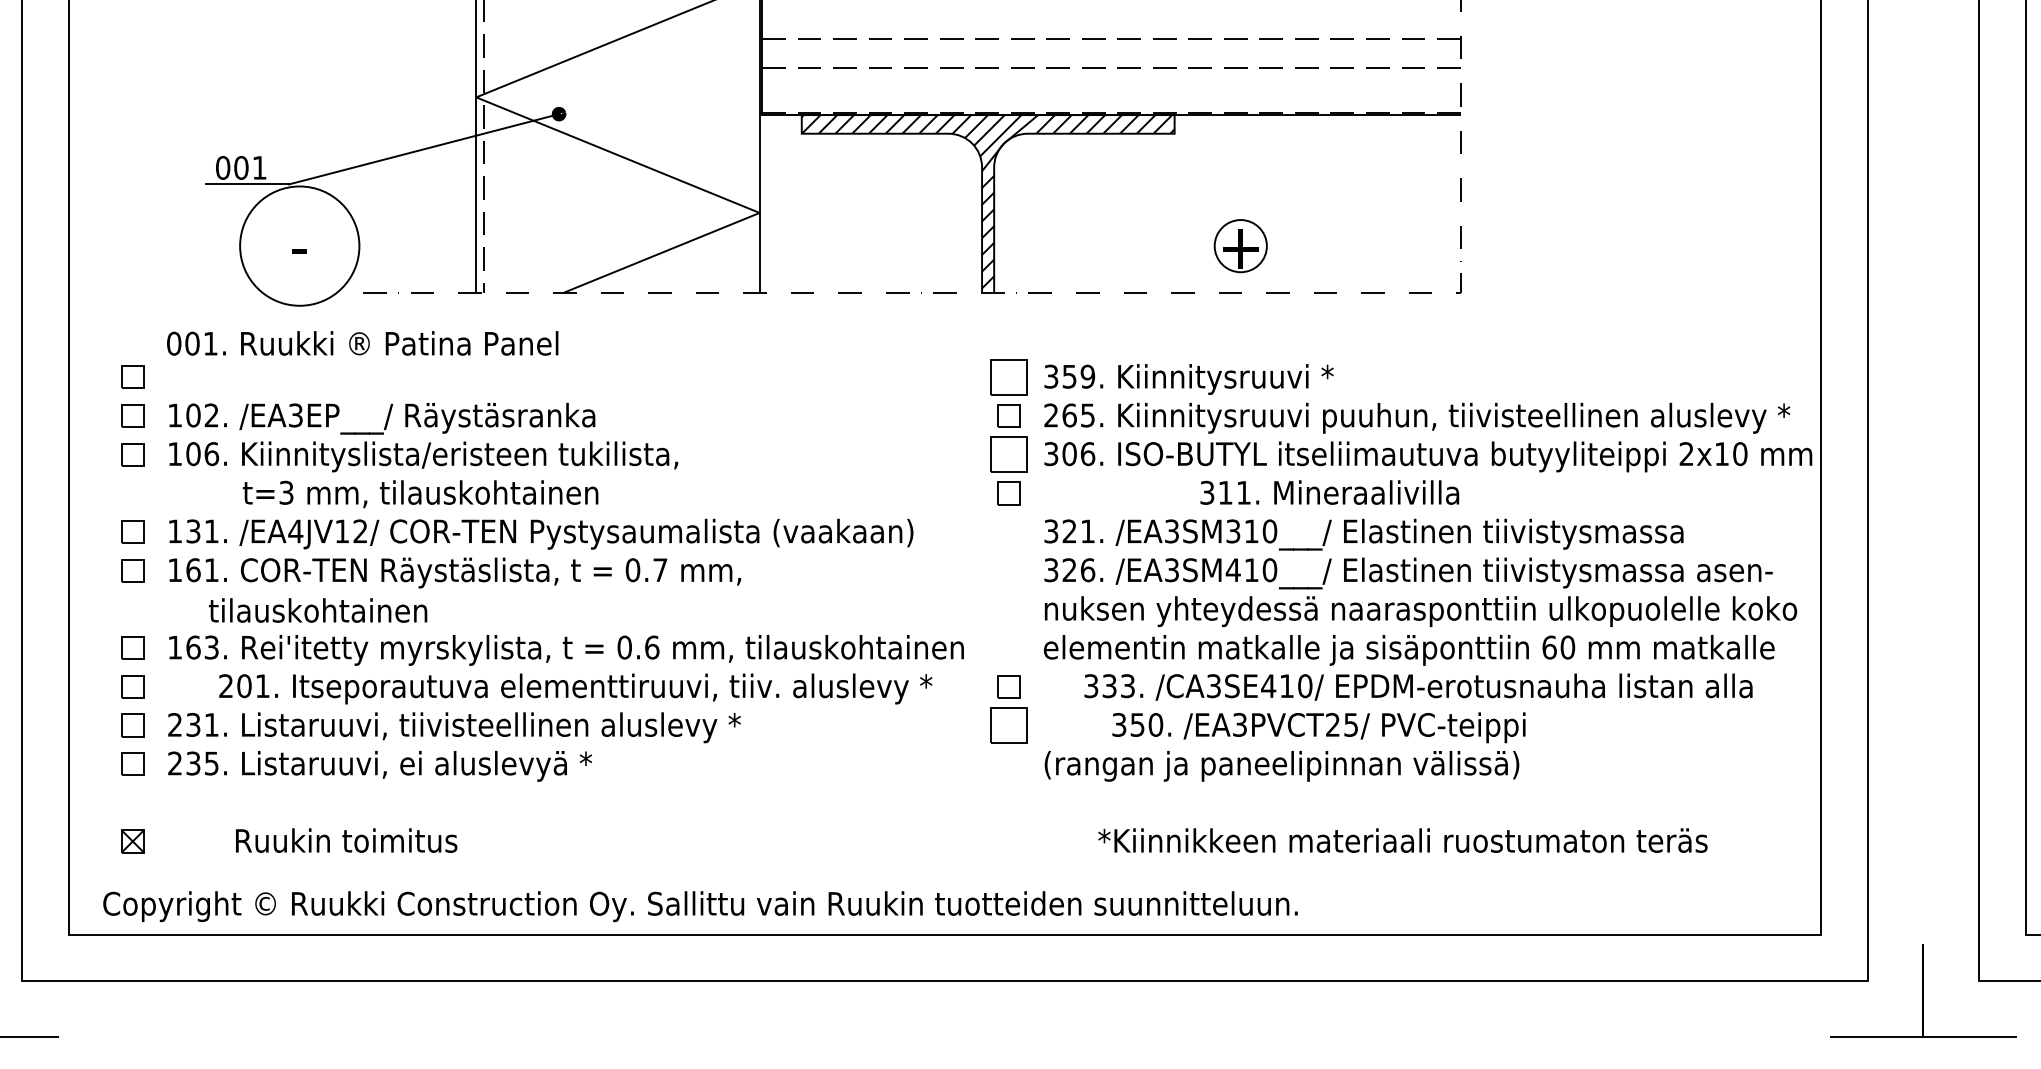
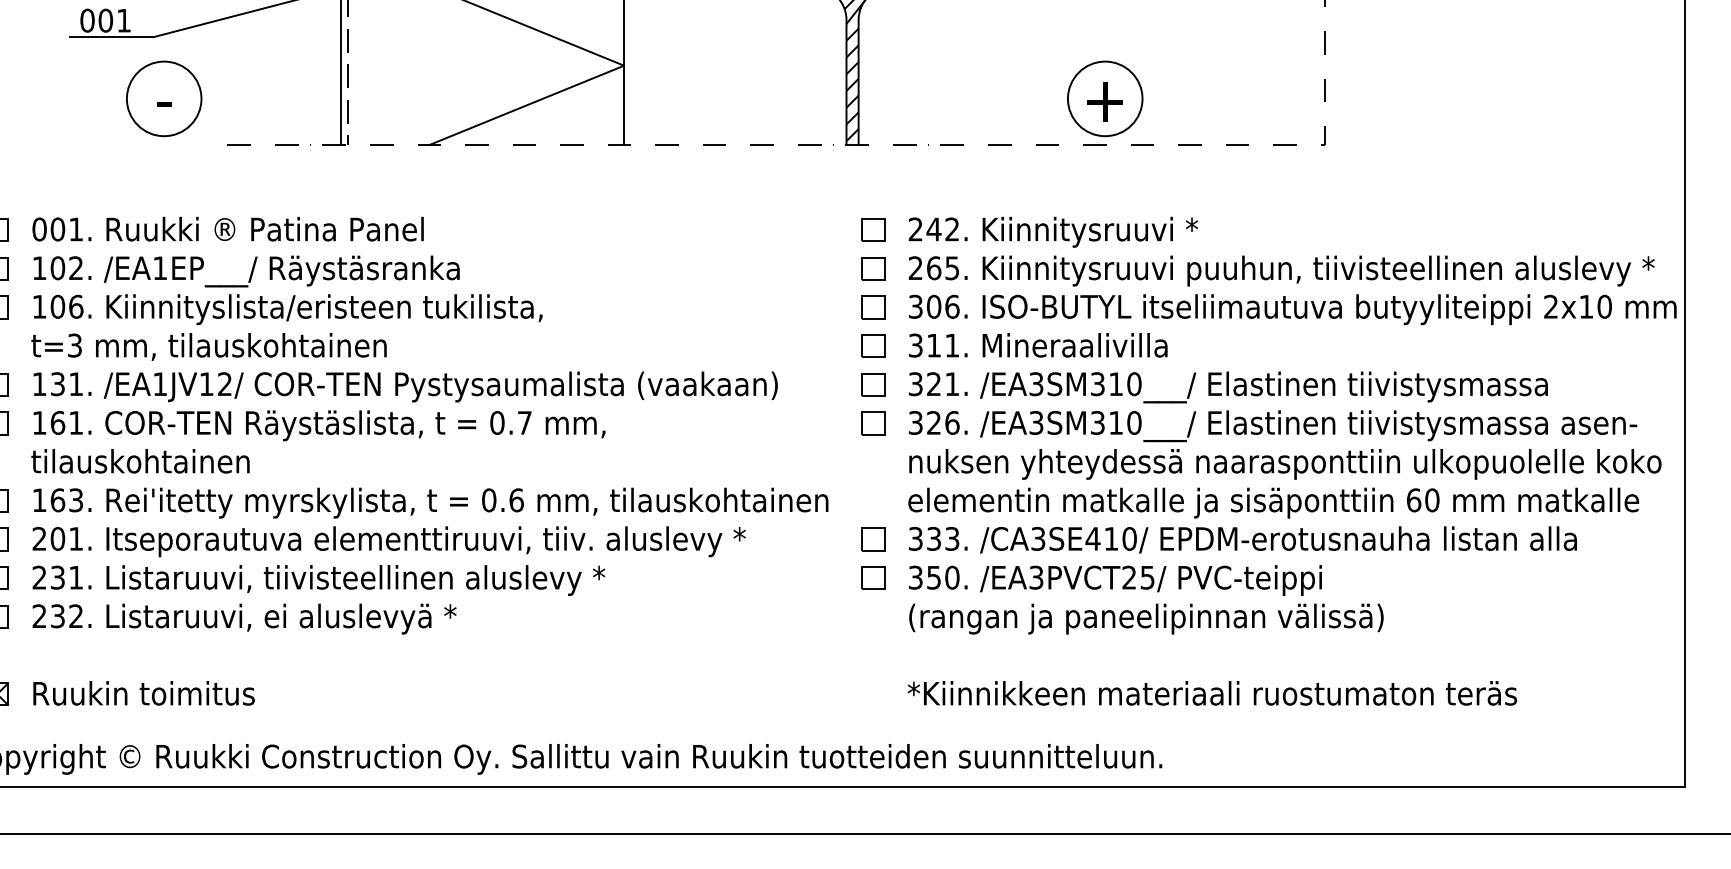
circle: (299, 245) -> (163, 98), size x0.62
circle: (1240, 245) -> (1104, 98), size x1.43
text: (362, 343) -> (227, 229), moved
part: (1008, 376) -> (872, 229), size x0.62
text: (1069, 376) -> (933, 229), 359. -> 242.
text: (295, 415) -> (159, 268), /EA3EP___/ -> /EA1EP___/
part: (1008, 454) -> (872, 307), size x0.62
text: (1329, 492) -> (1037, 345), moved
text: (420, 494) -> (208, 347), moved
text: (295, 531) -> (159, 384), /EA4JV12/ -> /EA1JV12/
part: (1008, 531) -> (872, 384), added
part: (1008, 570) -> (872, 423), added
text: (1232, 570) -> (1096, 423), /EA3SM410___/ -> /EA3SM310___/
text: (318, 610) -> (140, 461), moved
text: (1418, 686) -> (1242, 539), moved
text: (575, 688) -> (388, 541), moved
part: (1008, 725) -> (872, 578), size x0.62
text: (1318, 727) -> (1114, 580), moved
text: (211, 763) -> (75, 616), 235. -> 232.
text: (346, 840) -> (143, 693), moved
text: (1402, 840) -> (1211, 693), moved

